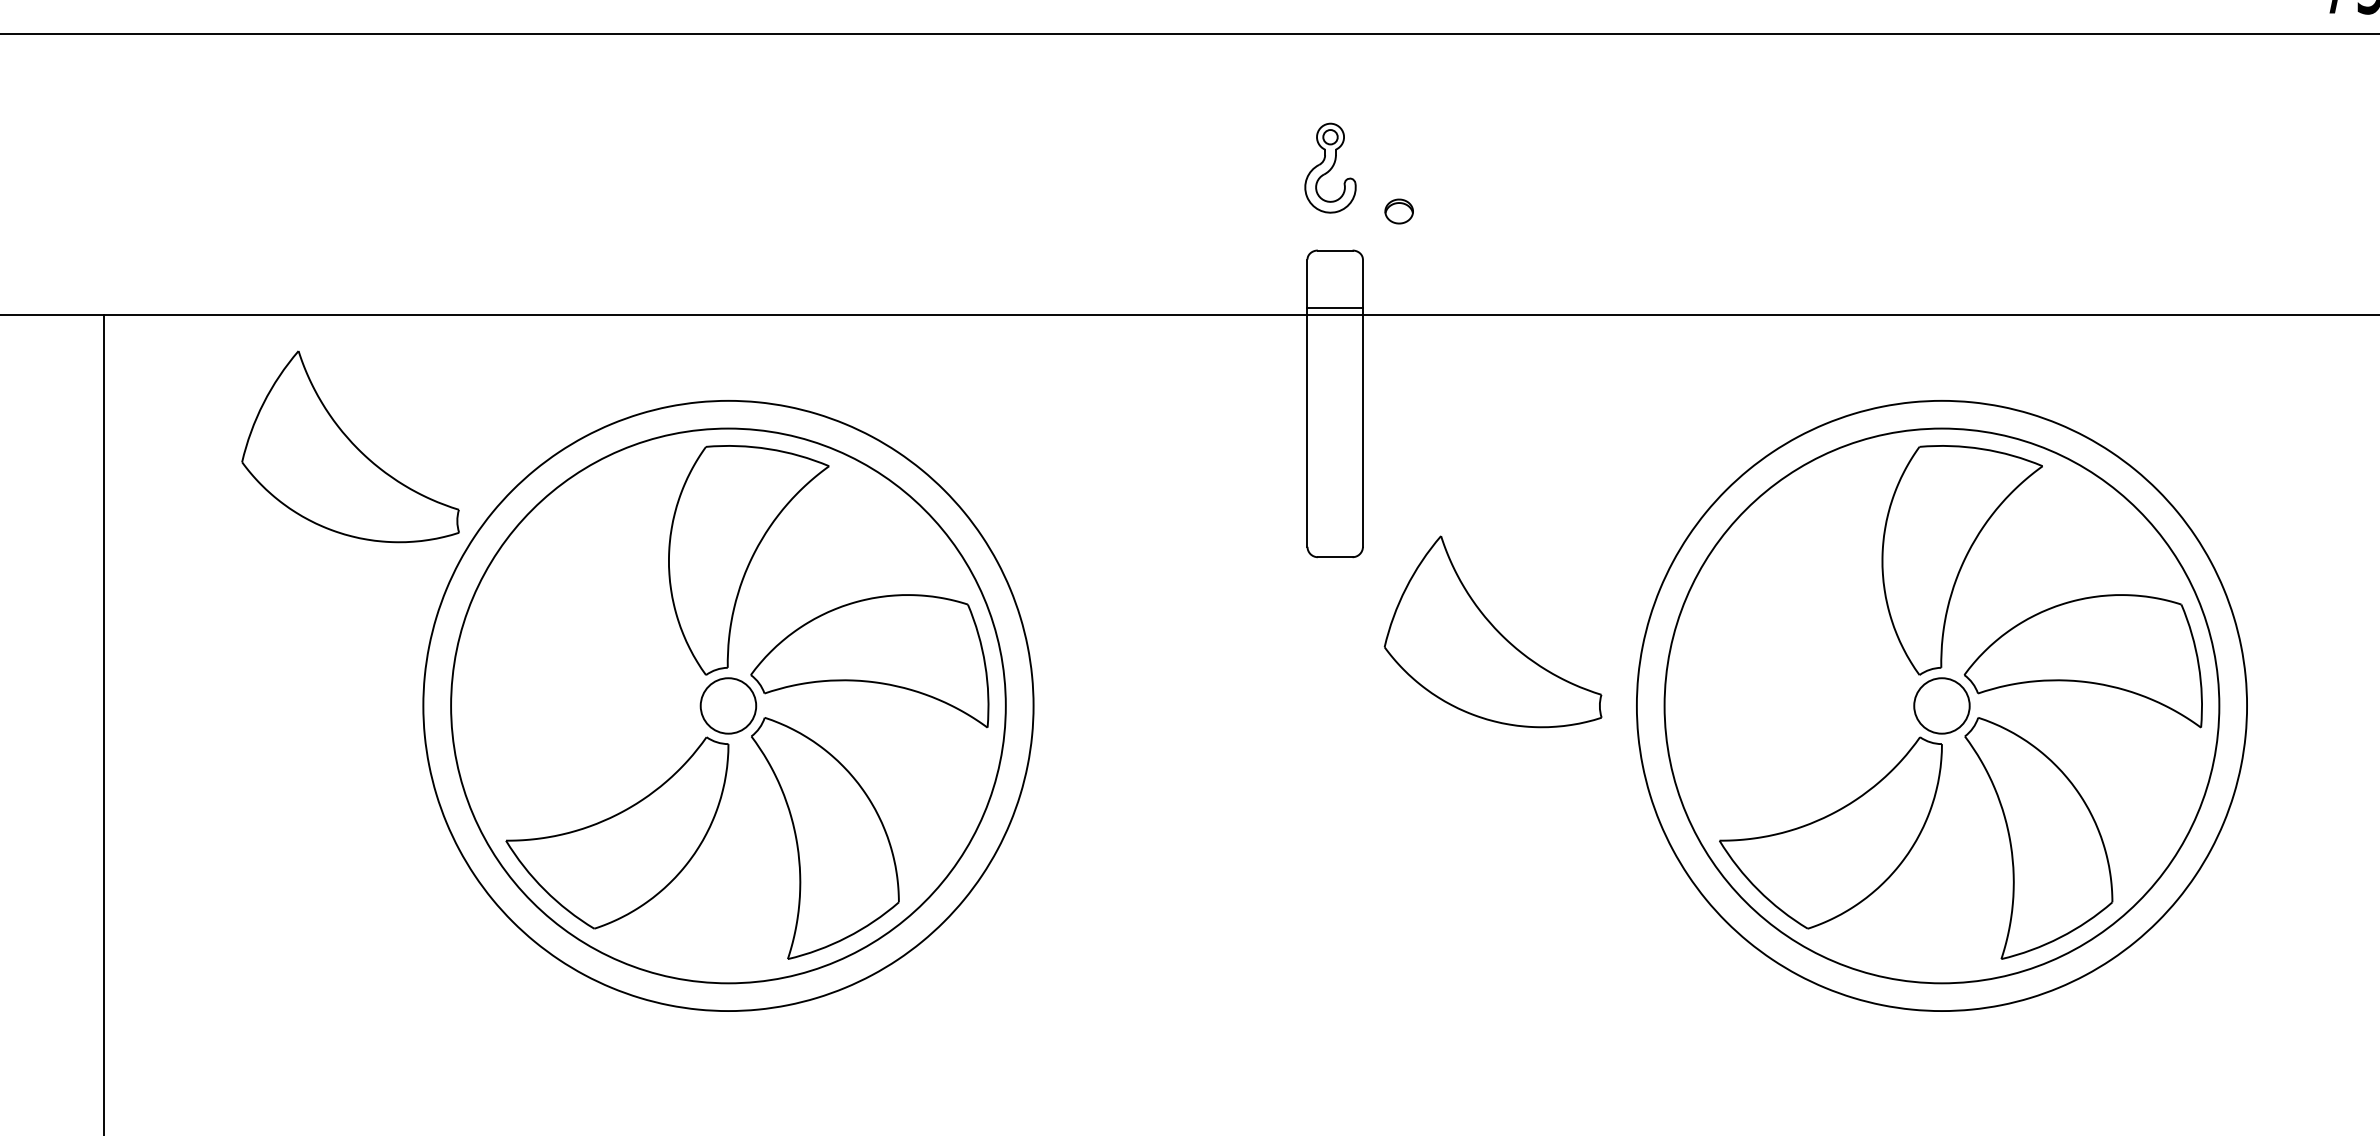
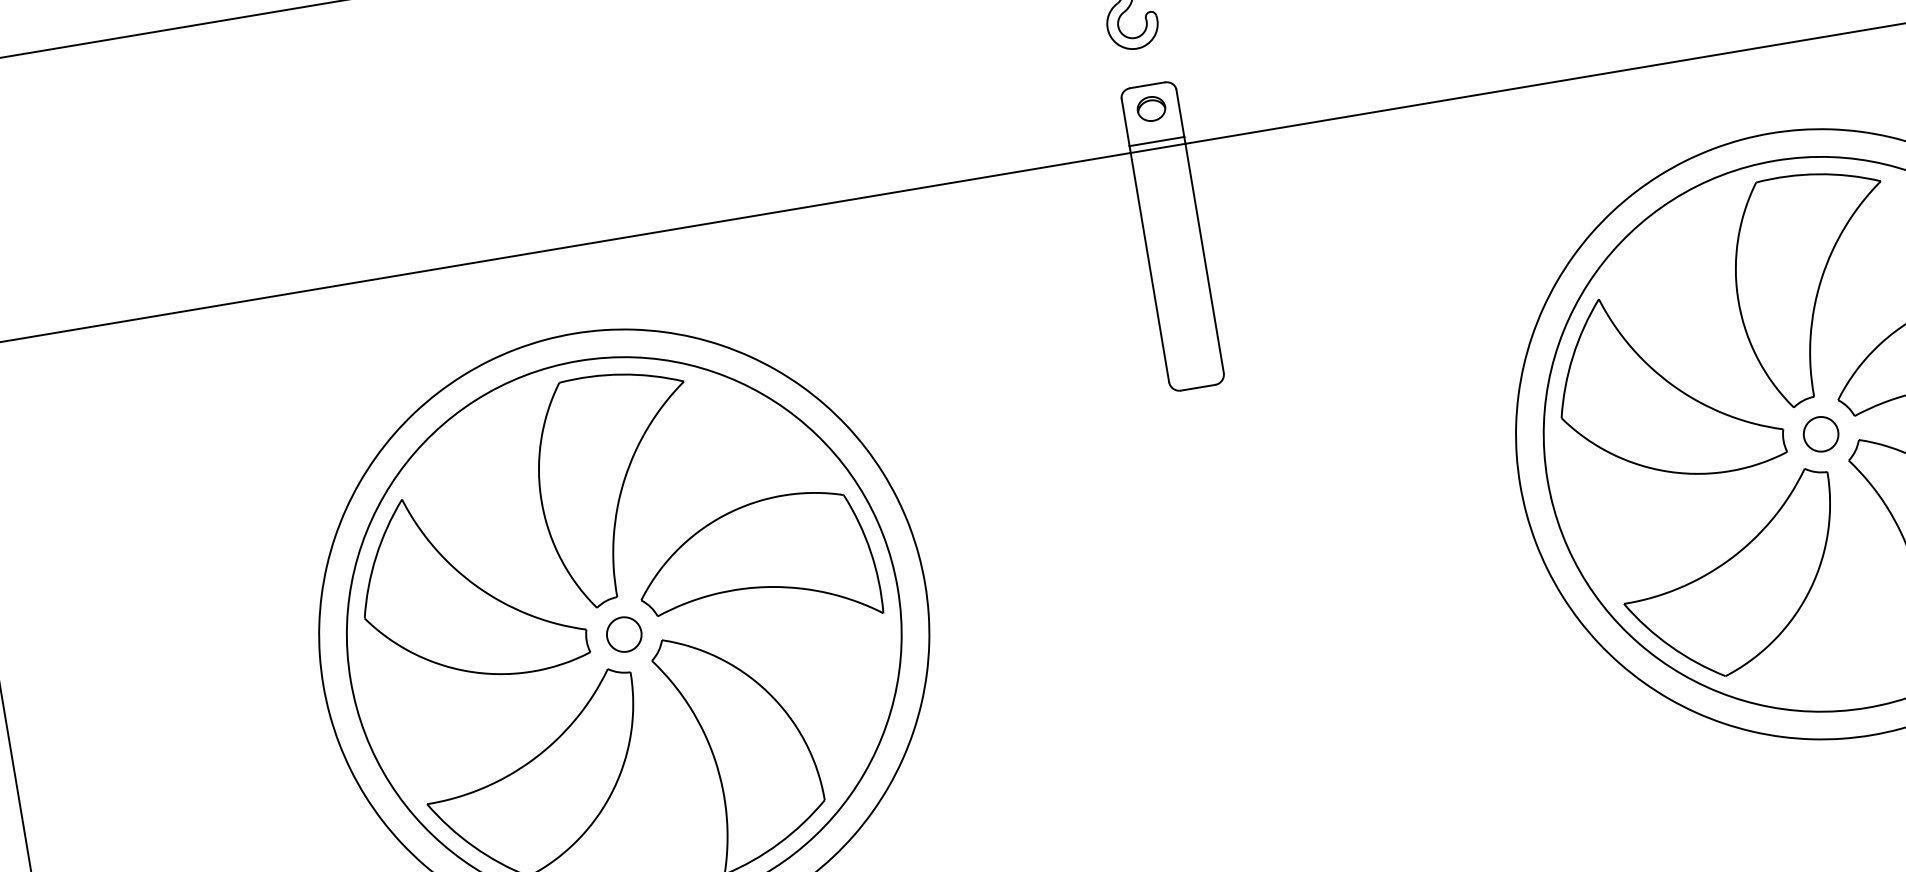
part: (1398, 211) -> (1150, 109), moved
part: (350, 446) -> (469, 585), moved
part: (1492, 631) -> (1665, 384), moved
circle: (728, 705) -> (624, 634), size x0.62
circle: (1941, 705) -> (1820, 433), size x0.62

